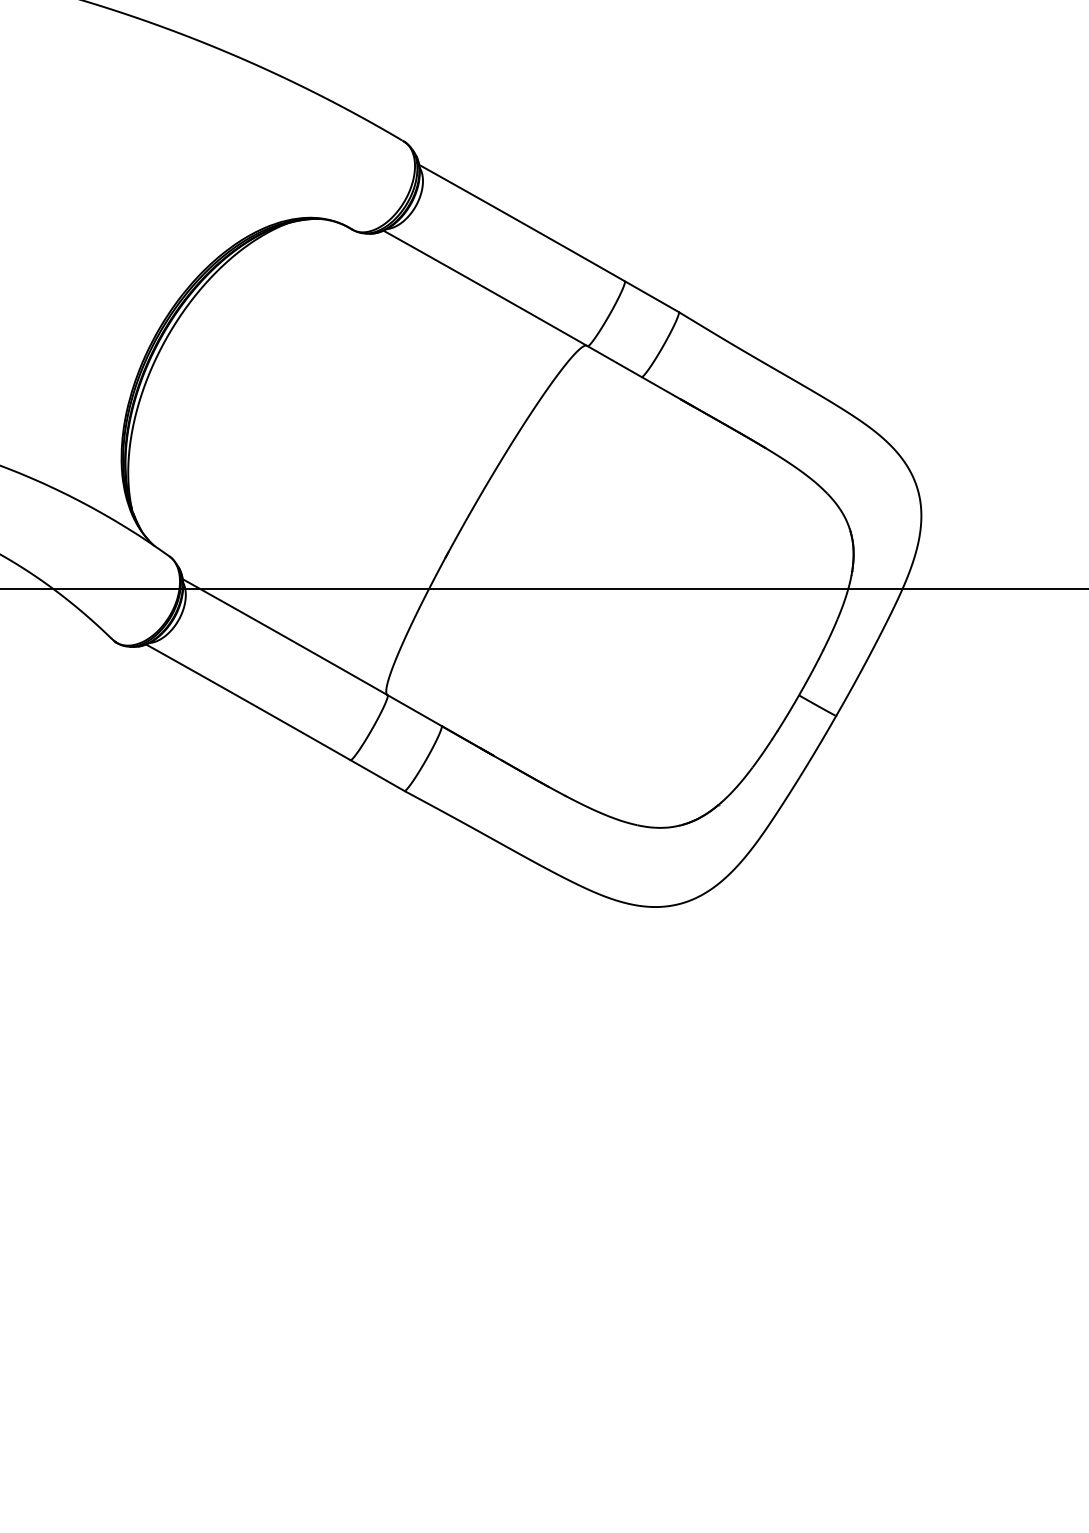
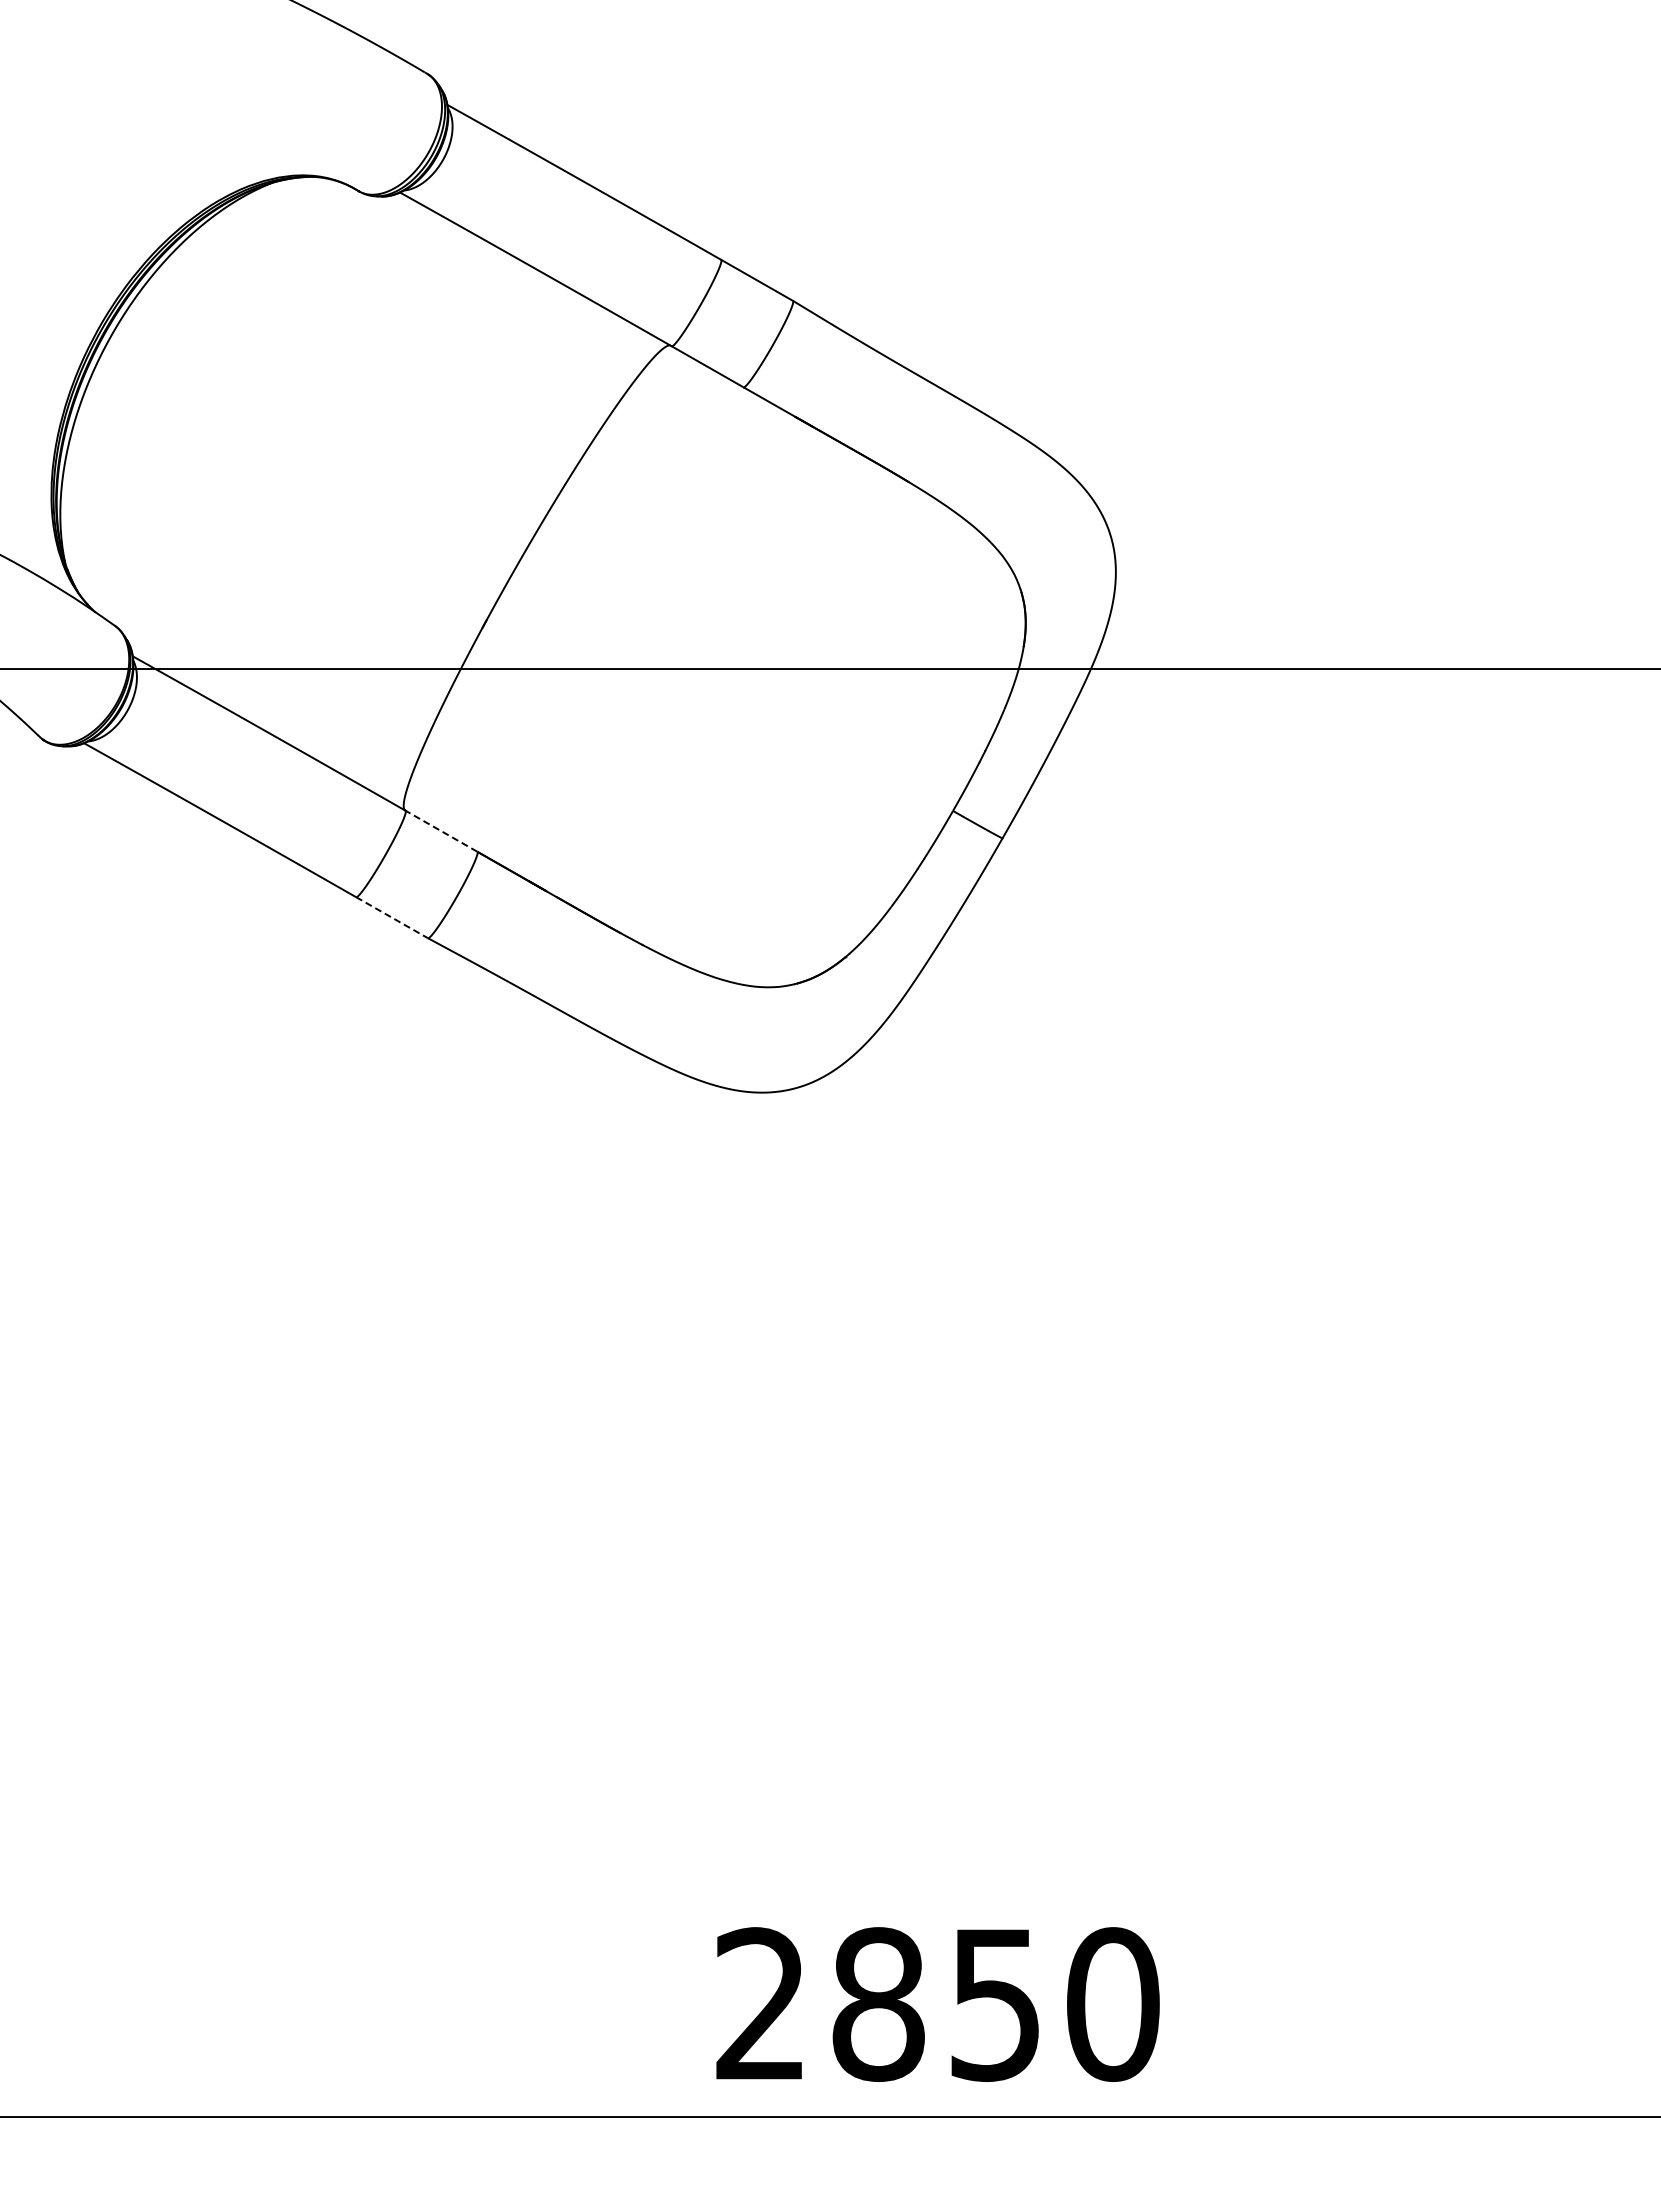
line: (414, 710) -> (441, 830), solid -> dashed
line: (377, 775) -> (392, 917), solid -> dashed

